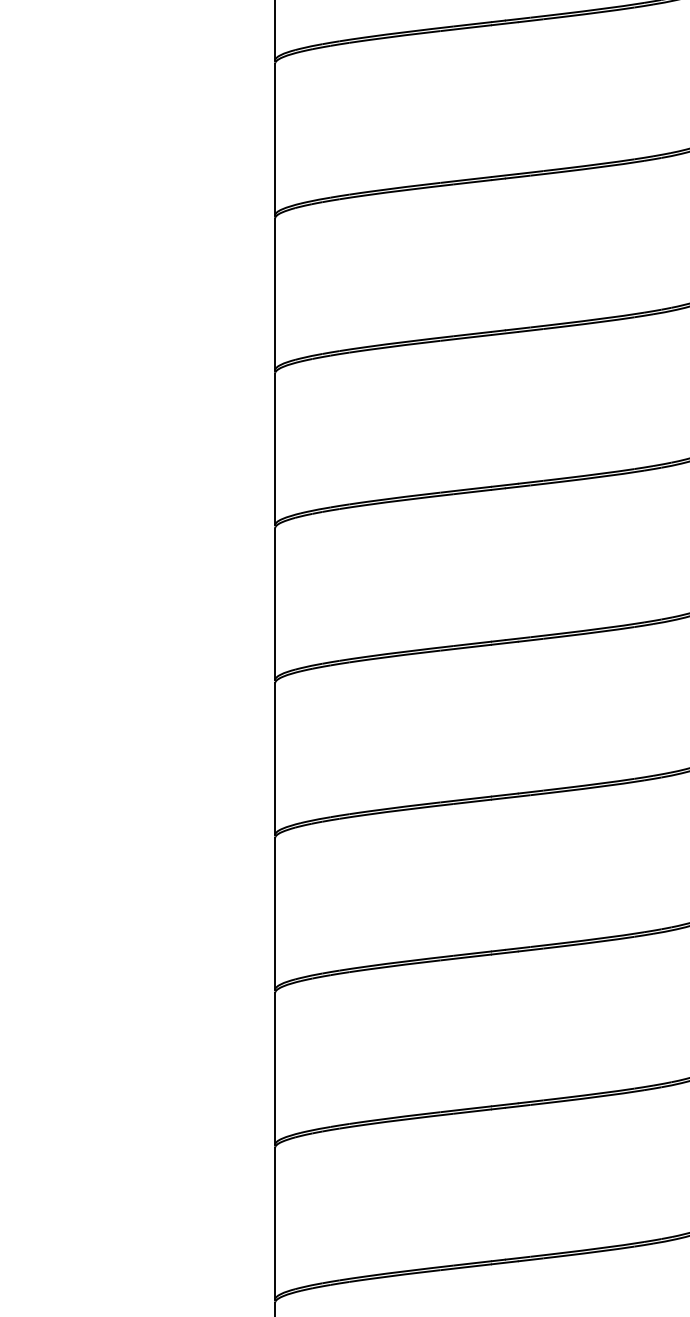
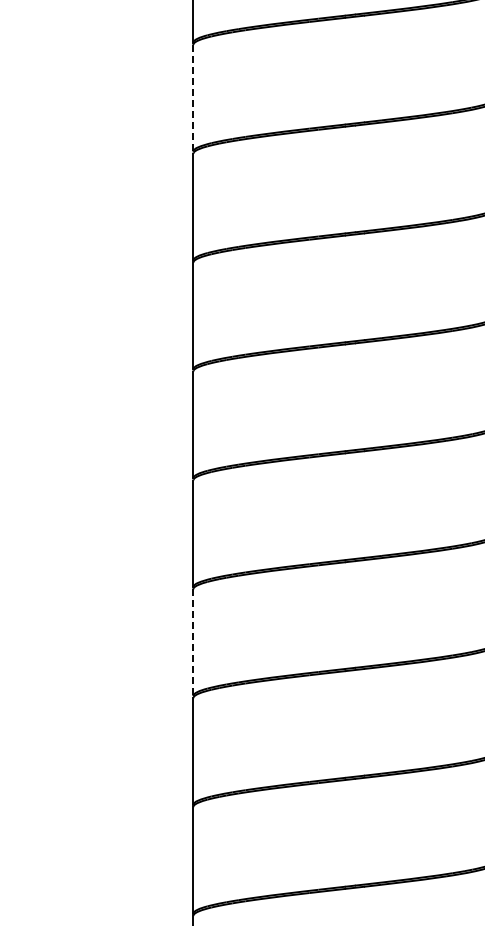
line: (275, 139) -> (193, 98), solid -> dashed
line: (275, 915) -> (193, 643), solid -> dashed

